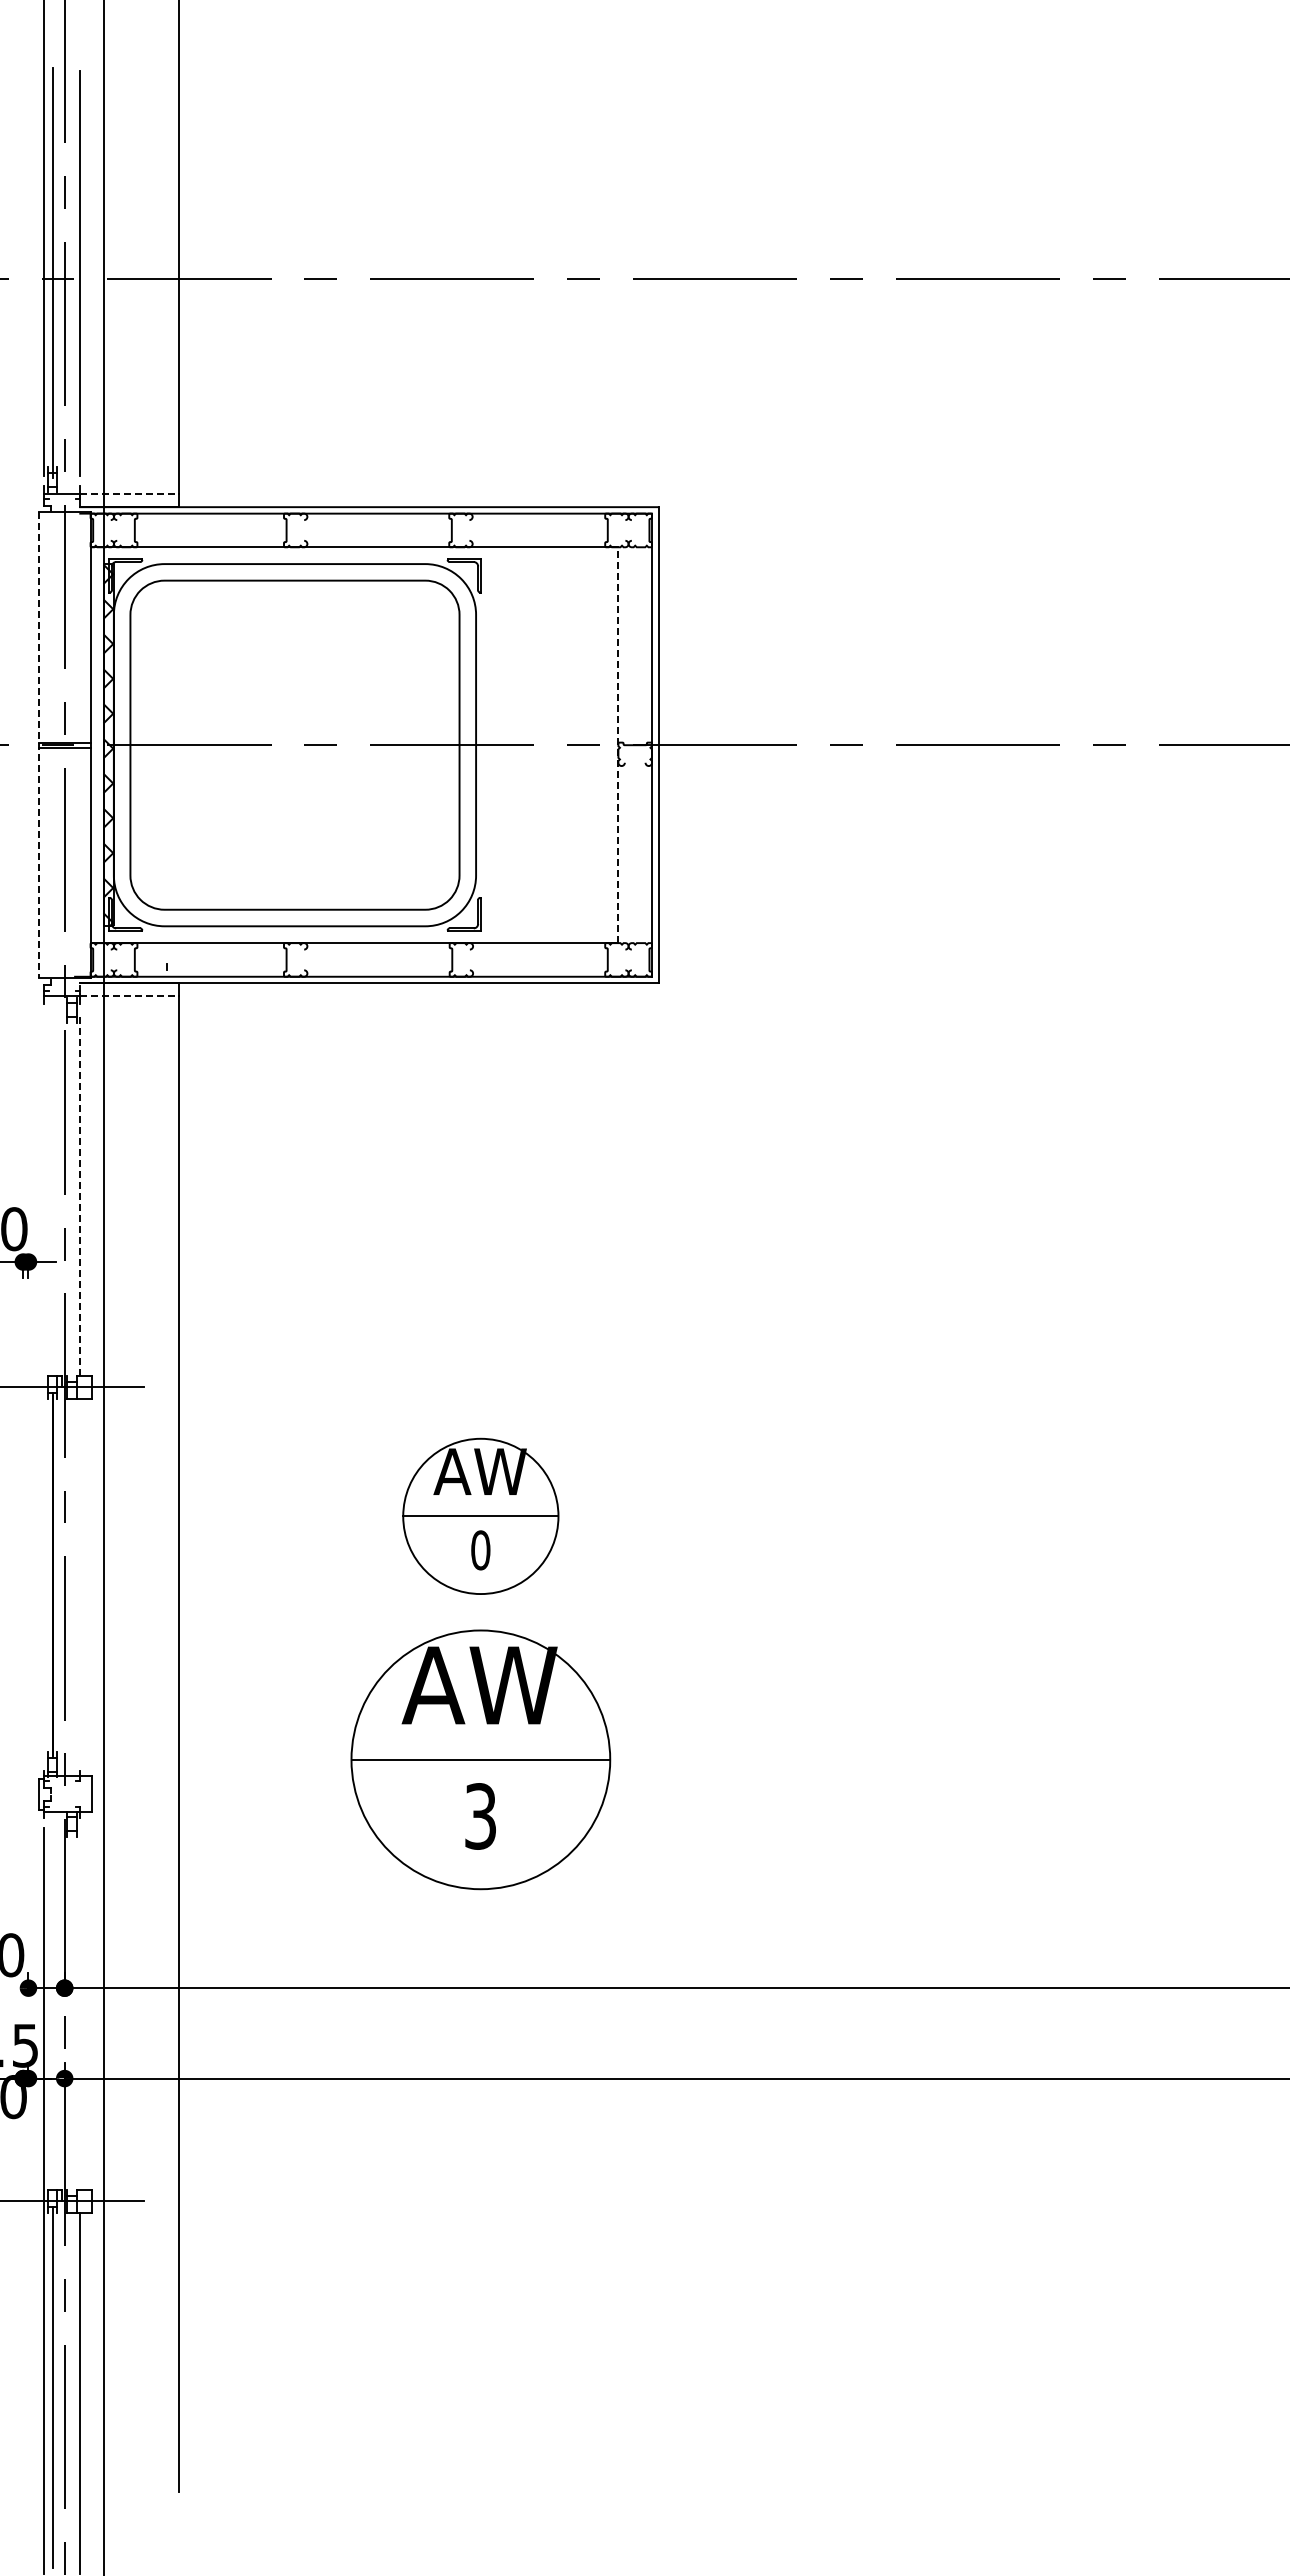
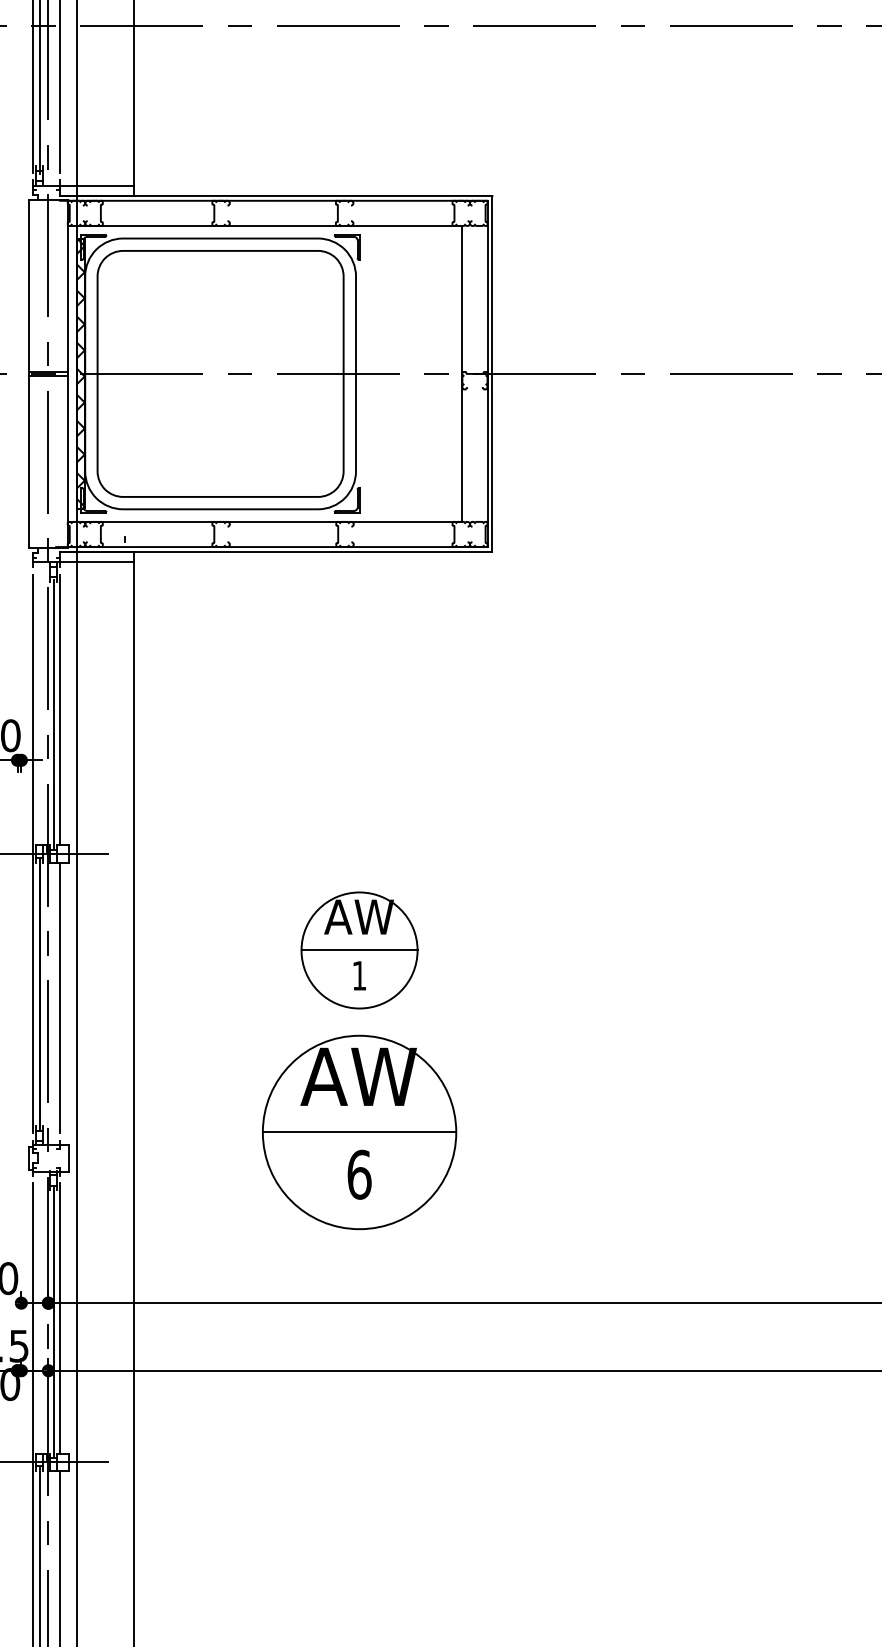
line: (129, 494) -> (96, 186), dashed -> solid
line: (38, 745) -> (28, 374), dashed -> solid
line: (618, 745) -> (462, 374), dashed -> solid
line: (129, 996) -> (96, 561), dashed -> solid
line: (80, 1195) -> (60, 710), dashed -> solid
line: (71, 1199) -> (53, 713), added
line: (44, 1387) -> (33, 854), added
text: (480, 1550) -> (359, 975), 0 -> 1
line: (80, 1579) -> (60, 997), added
text: (481, 1816) -> (360, 1174), 3 -> 6
line: (80, 2008) -> (60, 1318), added
line: (71, 2012) -> (53, 1321), added

